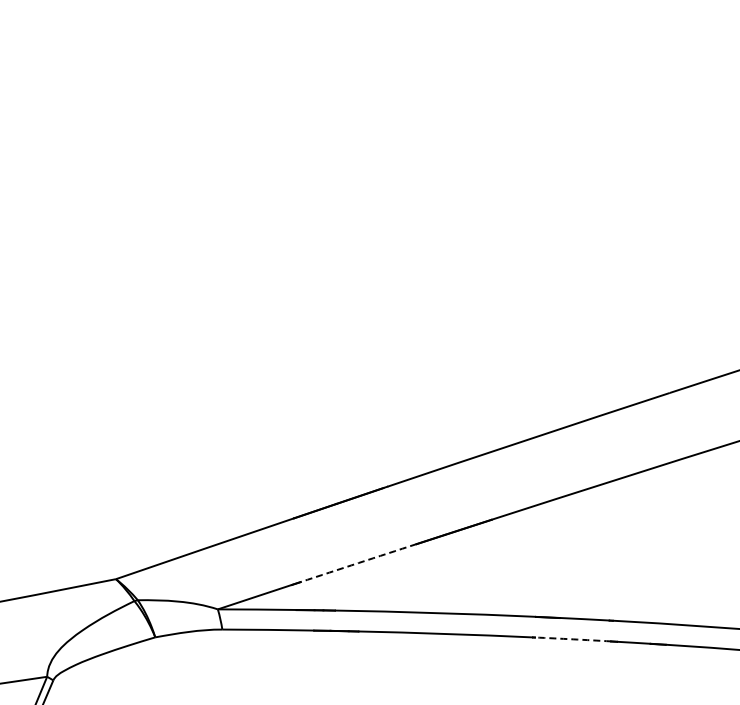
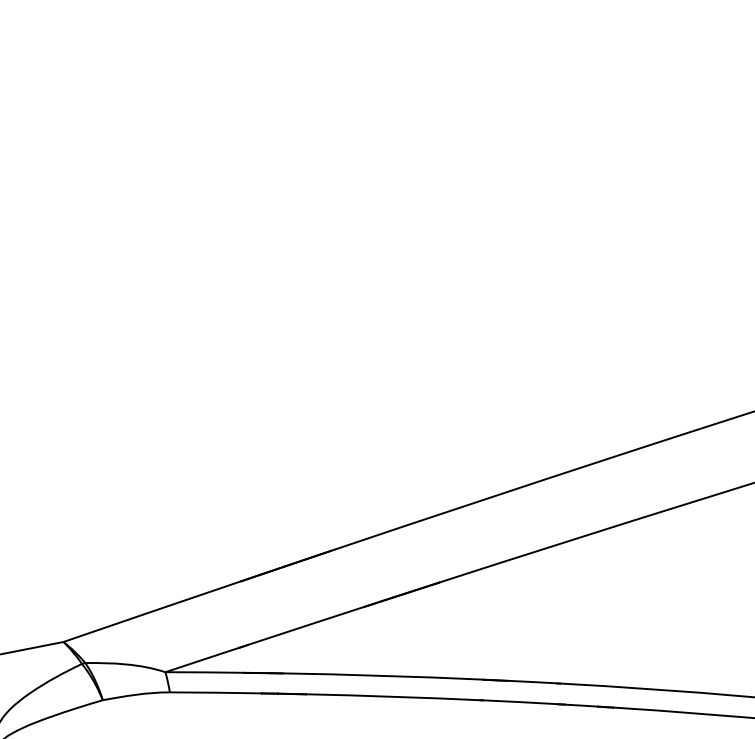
arc: (358, 562) -> (306, 625), dashed -> solid
arc: (572, 639) -> (520, 702), dashed -> solid

